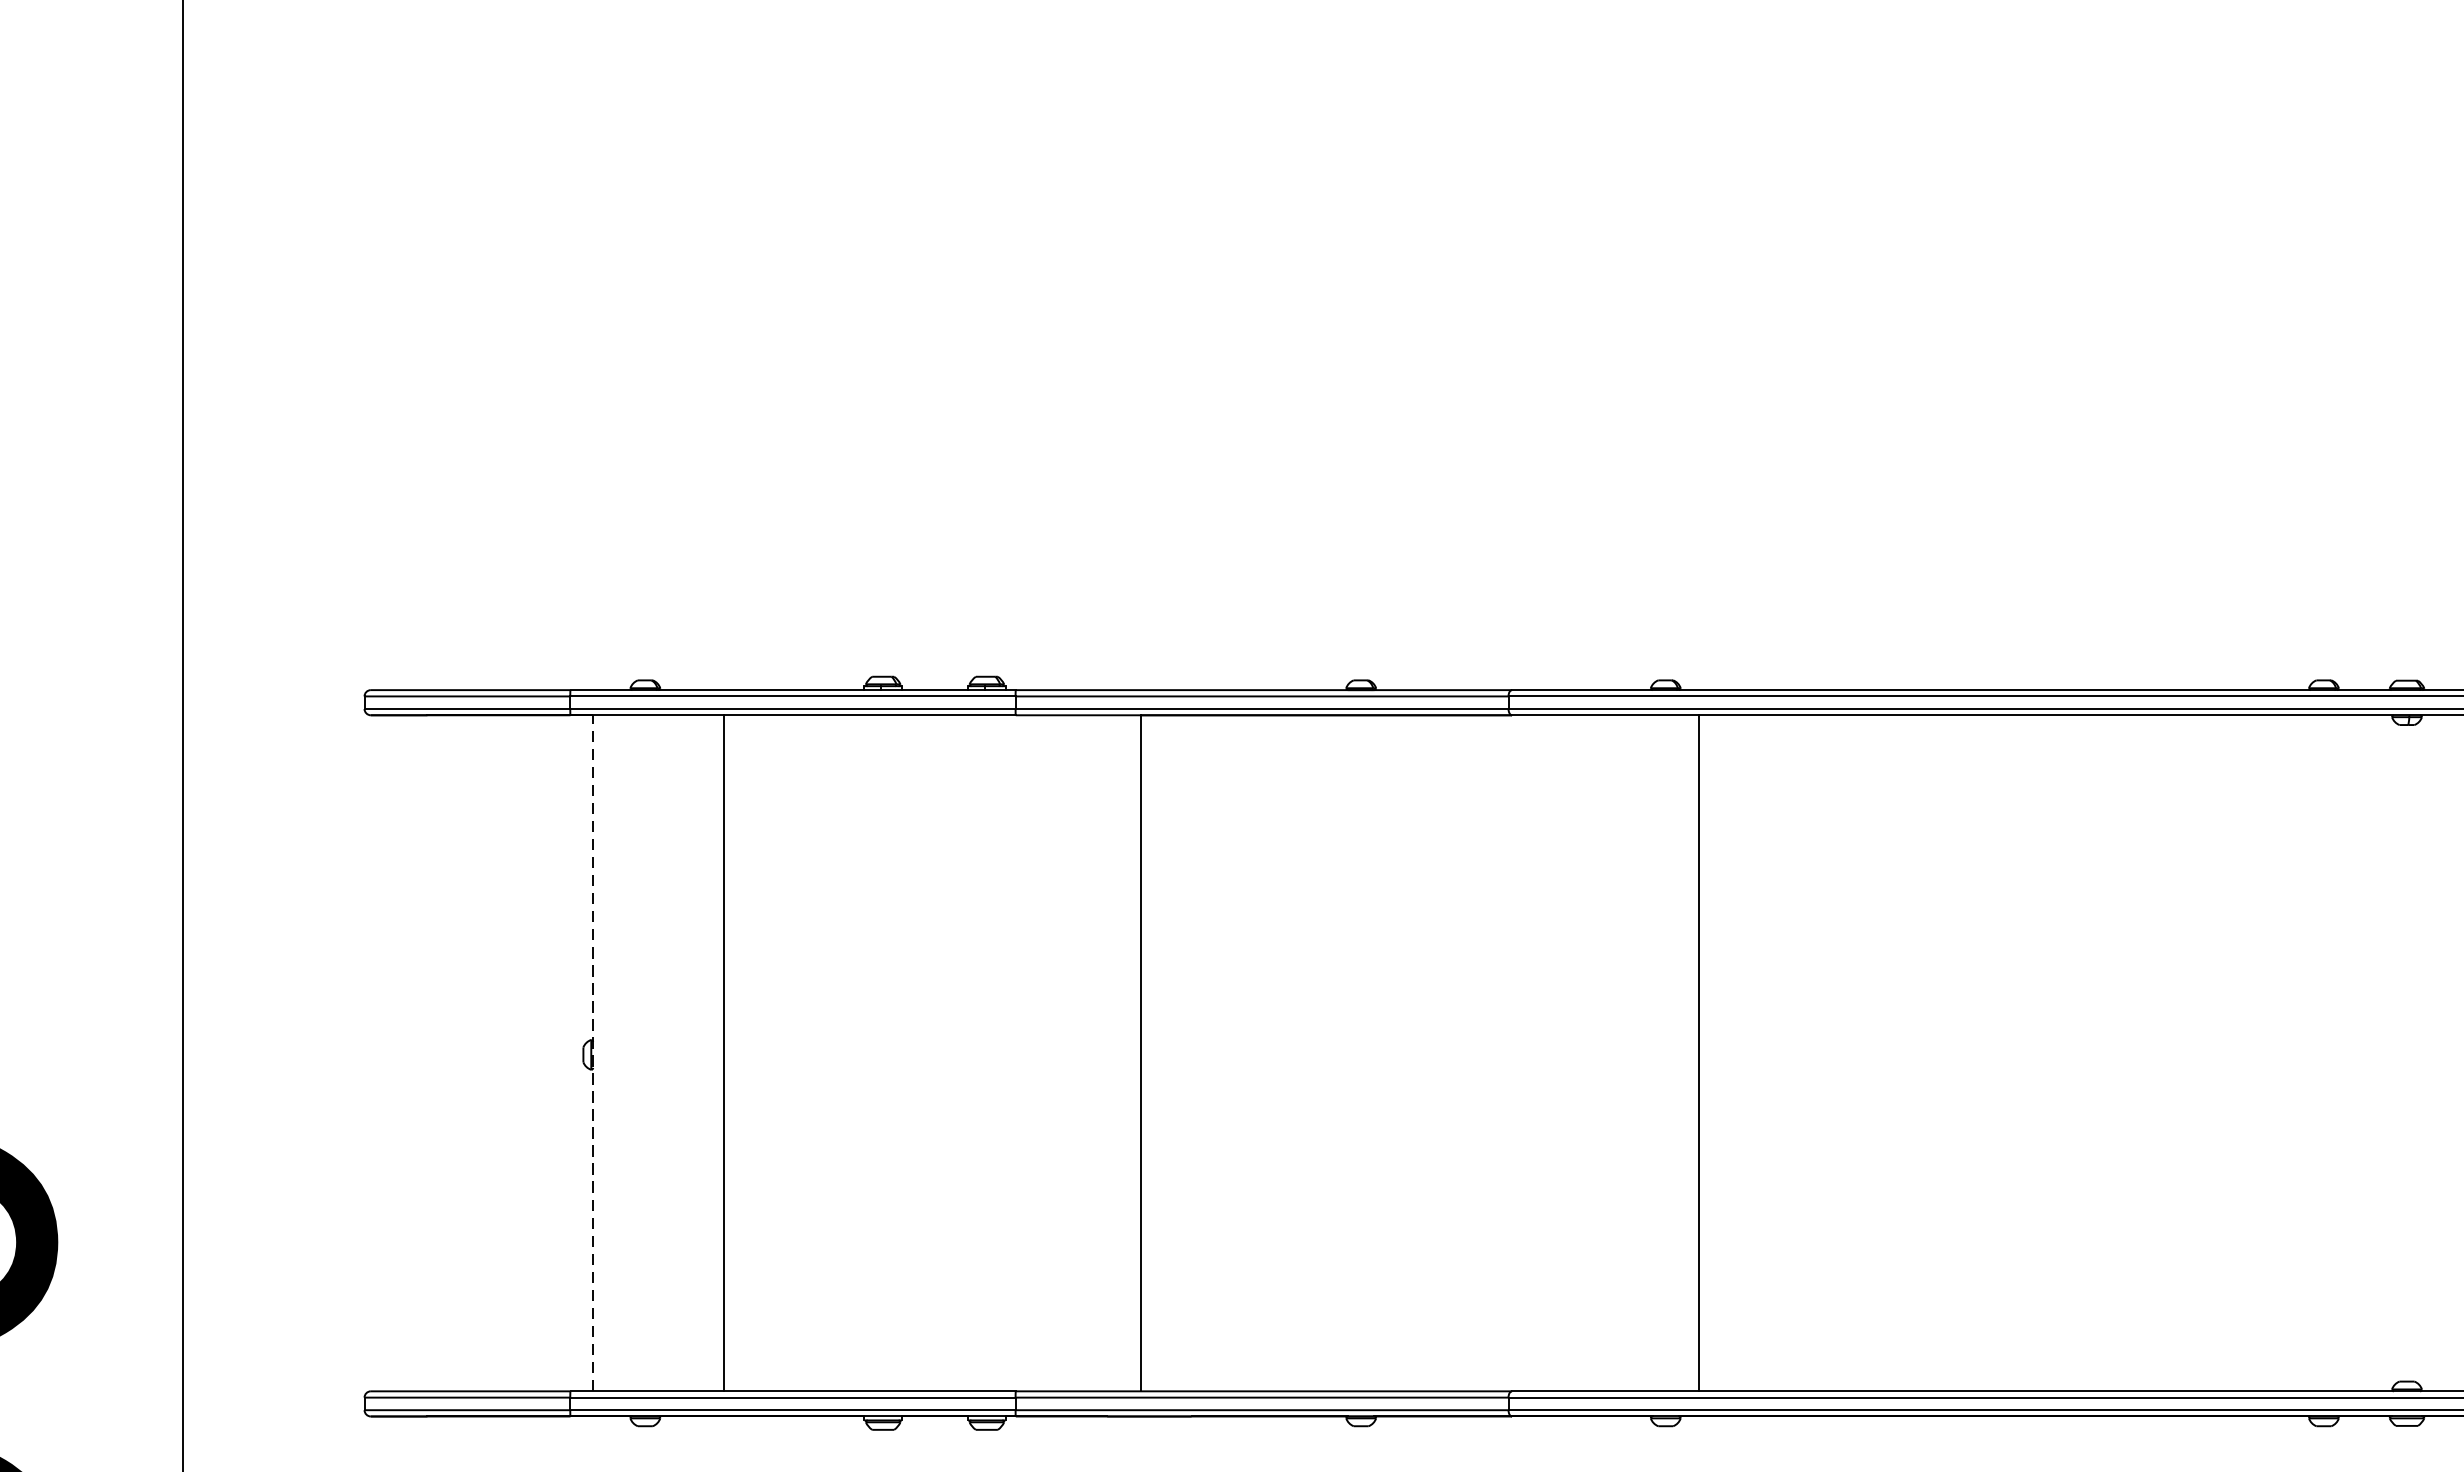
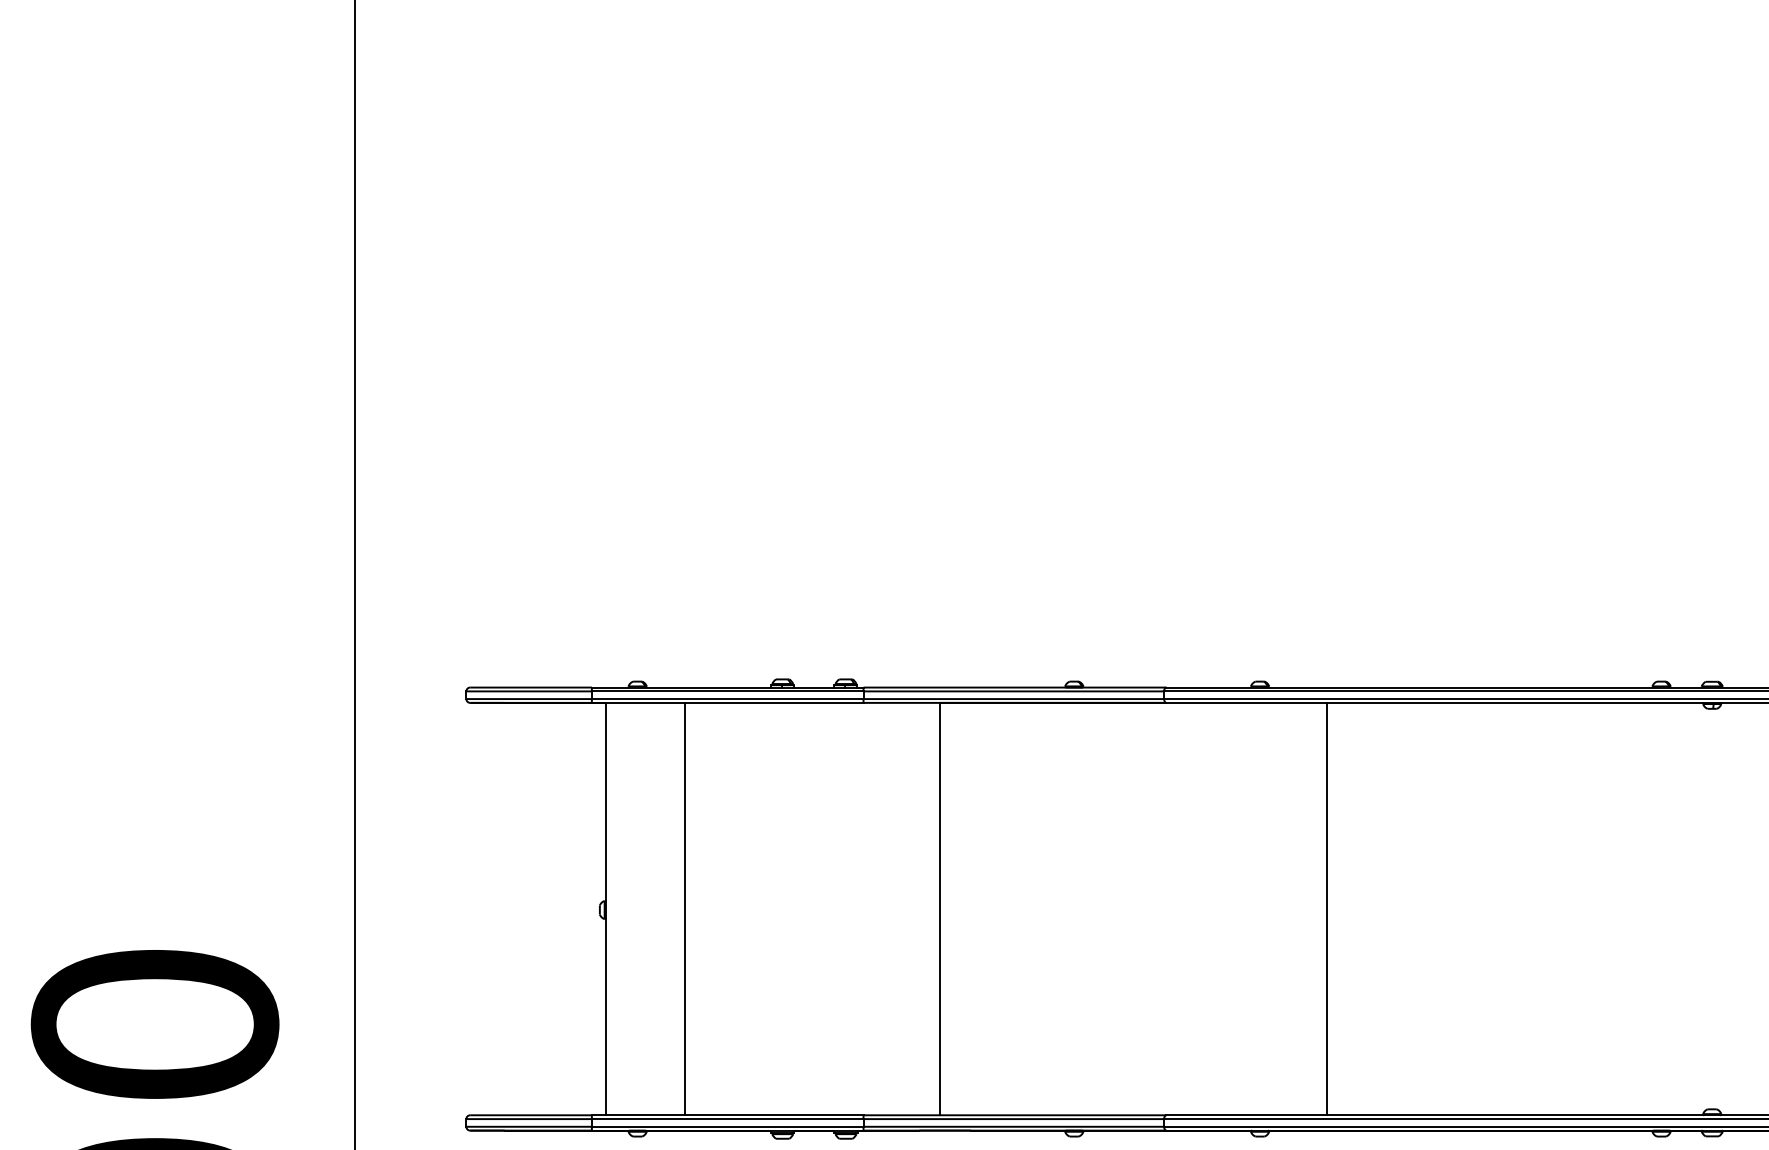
line: (592, 1052) -> (605, 908), dashed -> solid
line: (1699, 1052) -> (1326, 908), moved

